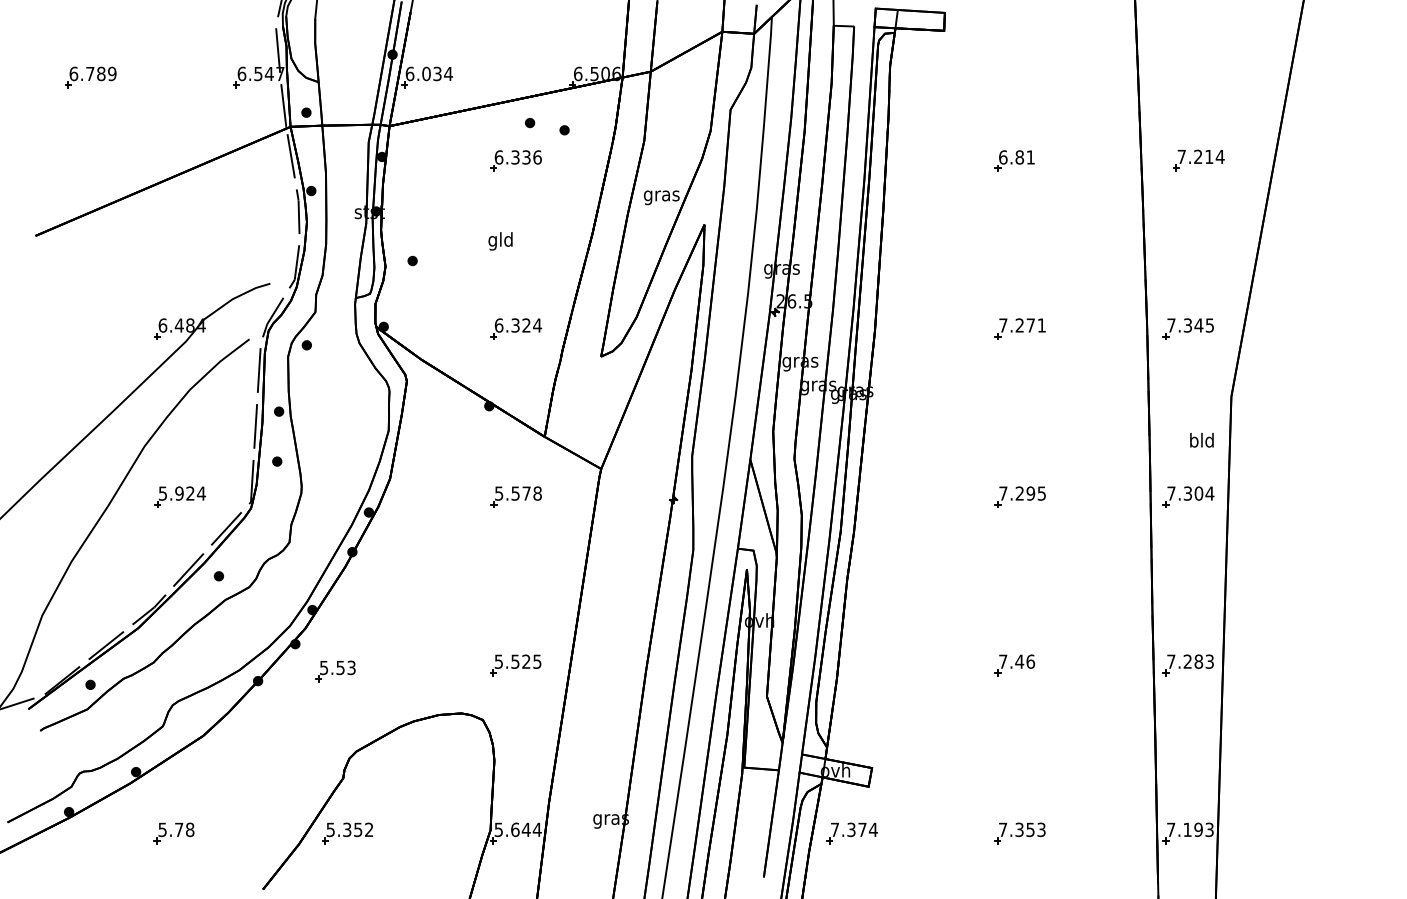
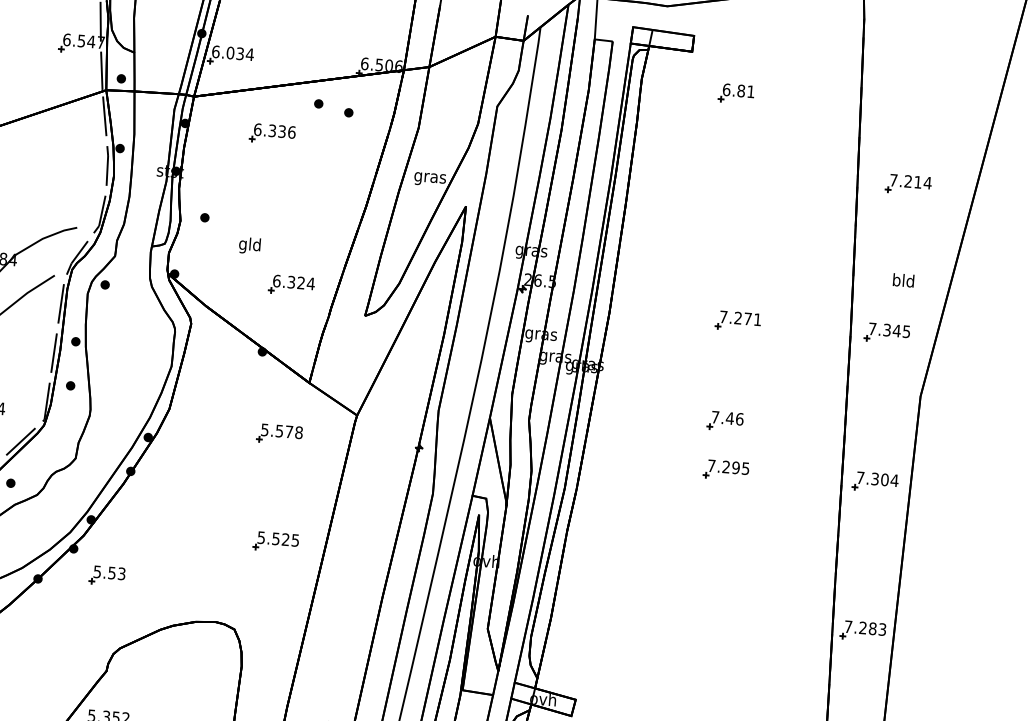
part: (515, 160) -> (272, 133), moved
part: (1014, 160) -> (736, 93), moved
text: (500, 241) -> (249, 245), moved
text: (1201, 440) -> (903, 280), moved
part: (515, 665) -> (275, 542), moved
part: (1014, 665) -> (725, 421), moved

